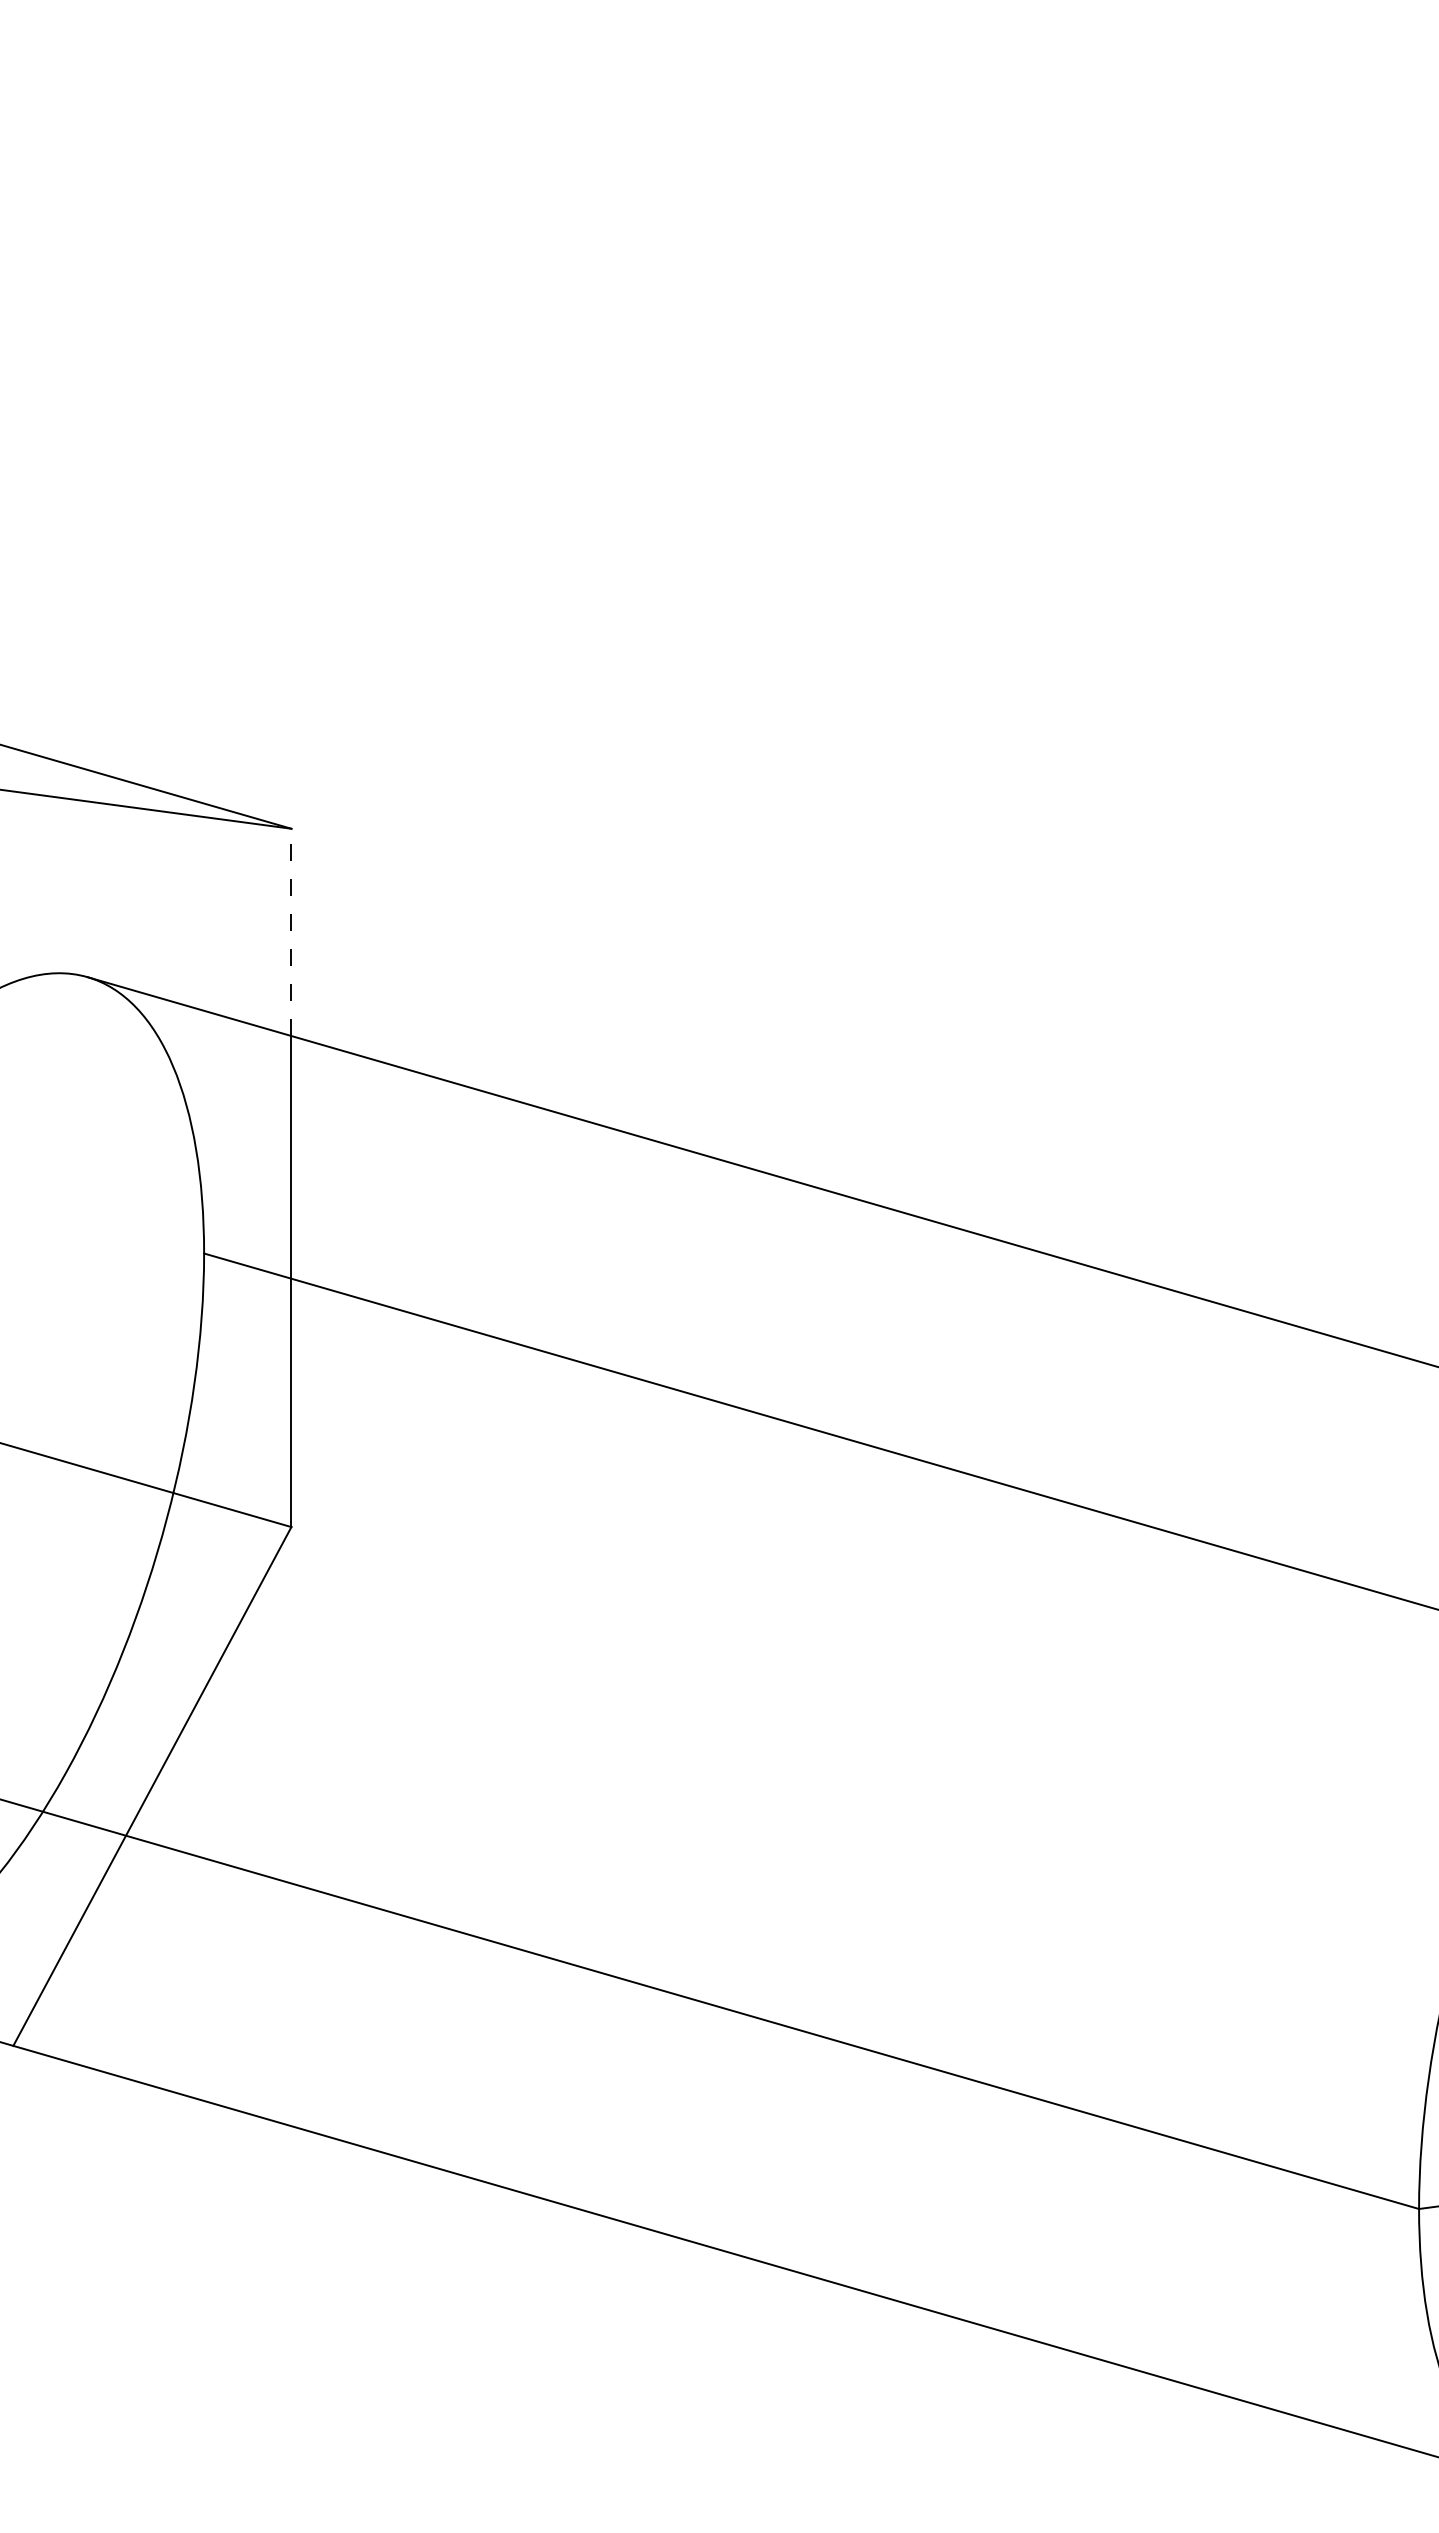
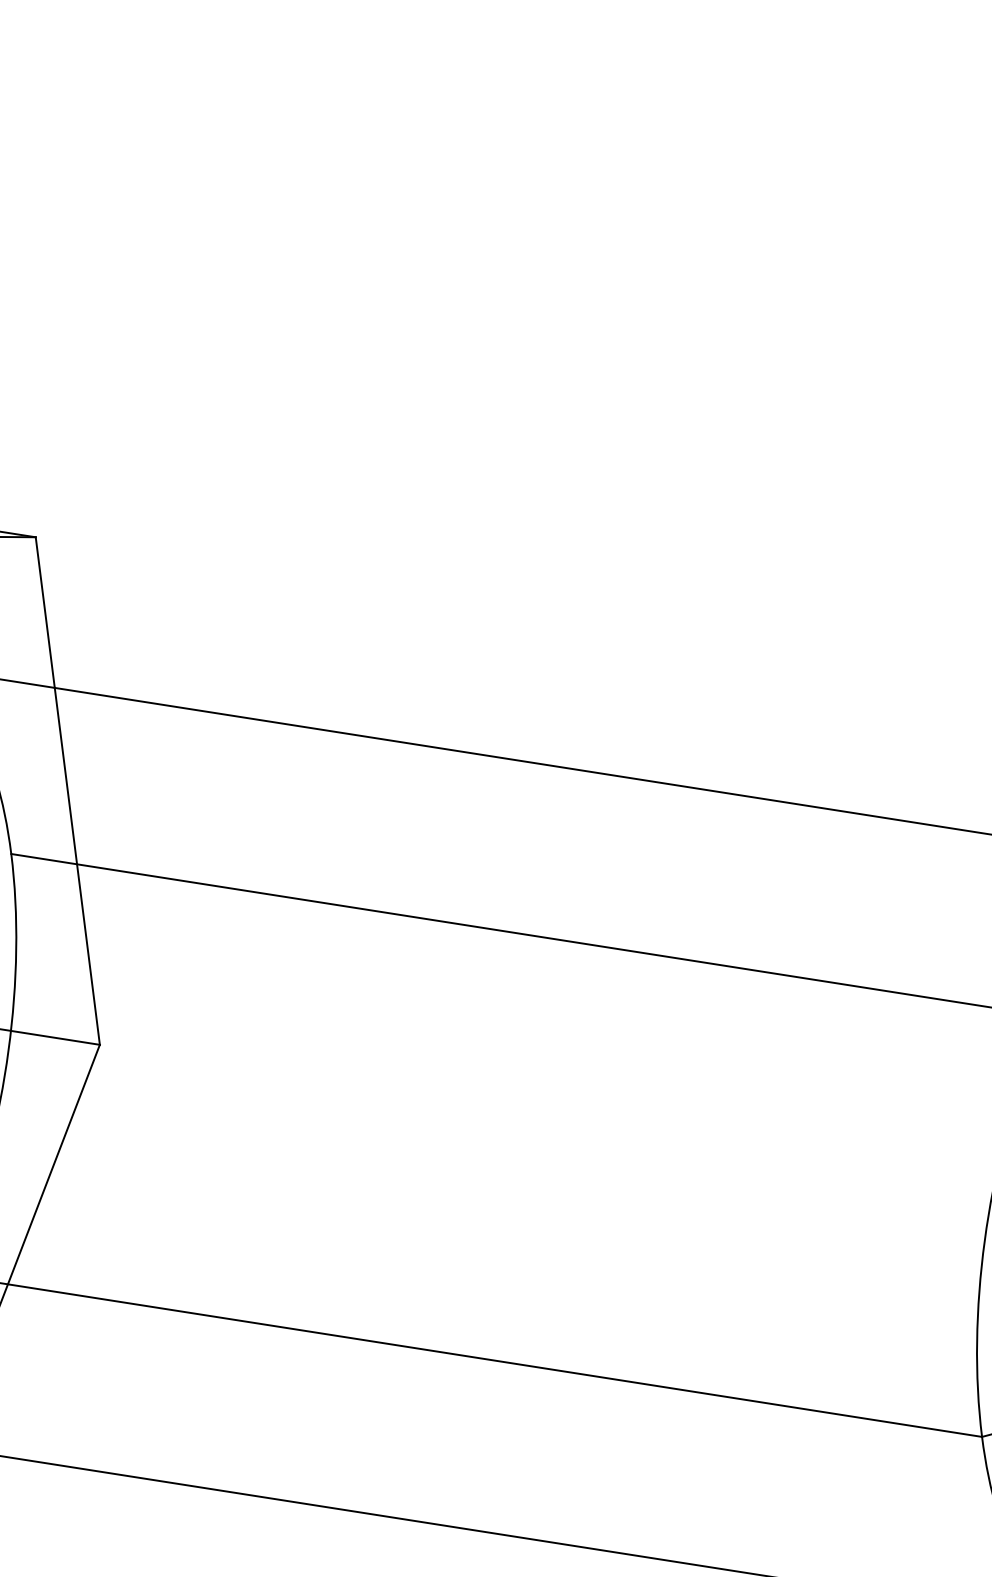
line: (291, 932) -> (45, 612), dashed -> solid

